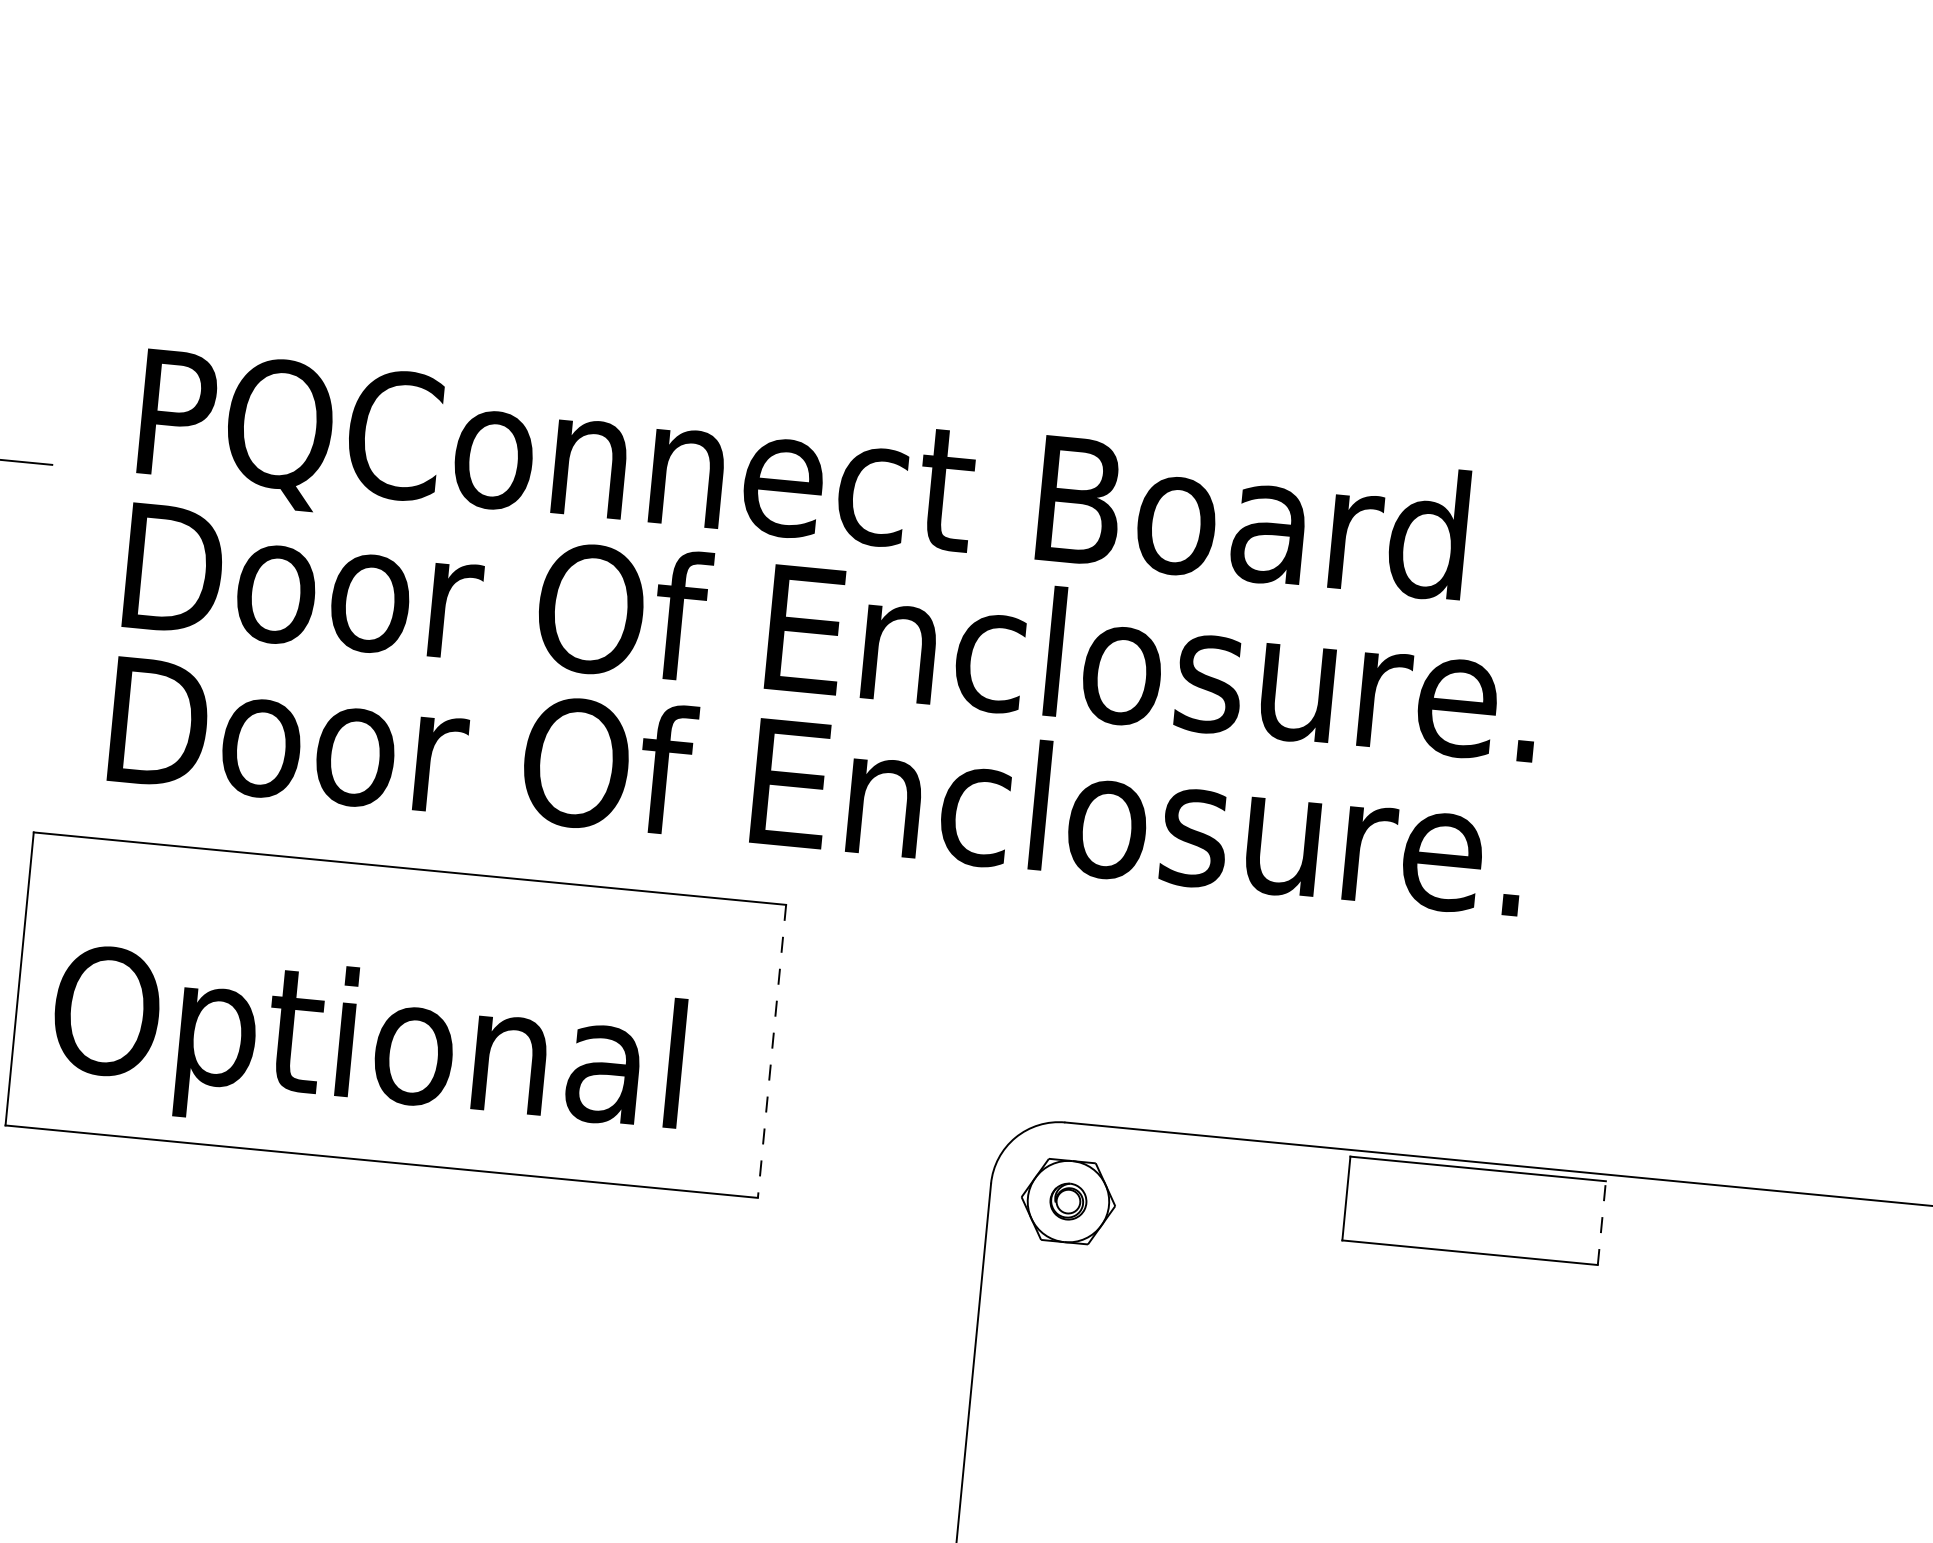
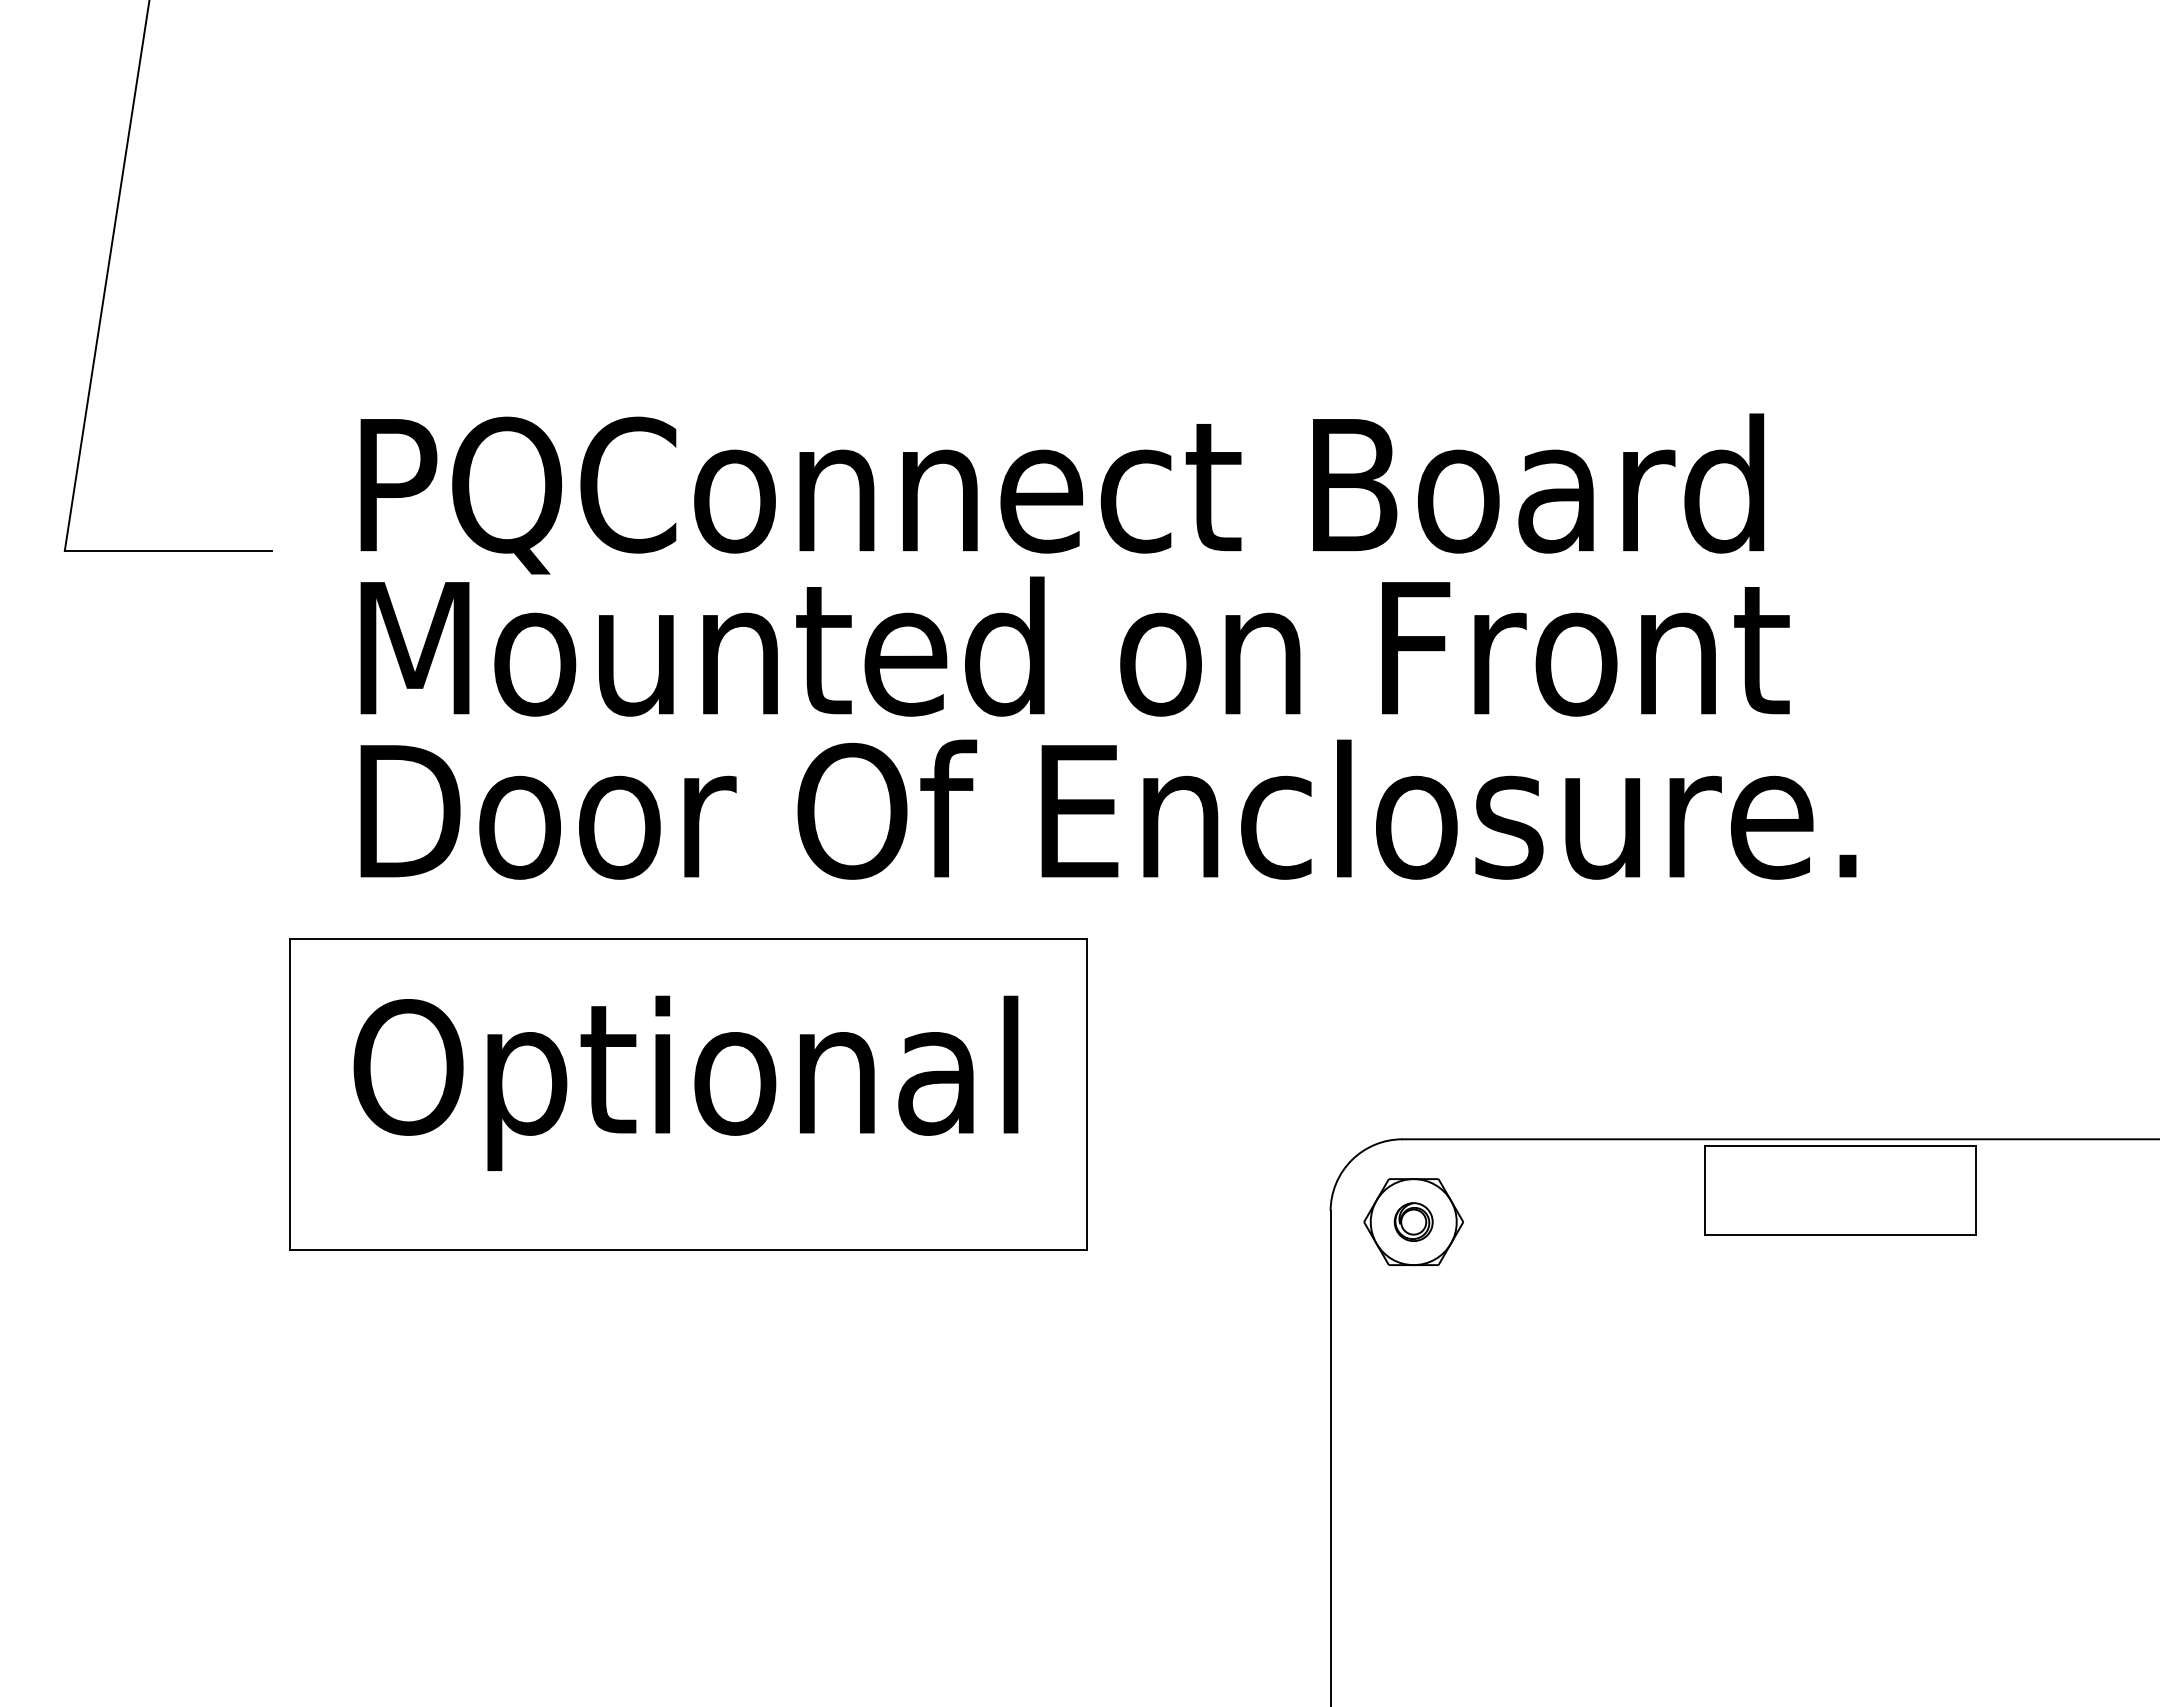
text: (840, 631) -> (1116, 646), Door Of Enclosure. -> Mounted on Front
text: (366, 1050) -> (685, 1082), moved
line: (772, 1051) -> (1087, 1094), dashed -> solid
line: (1602, 1222) -> (1976, 1190), dashed -> solid

